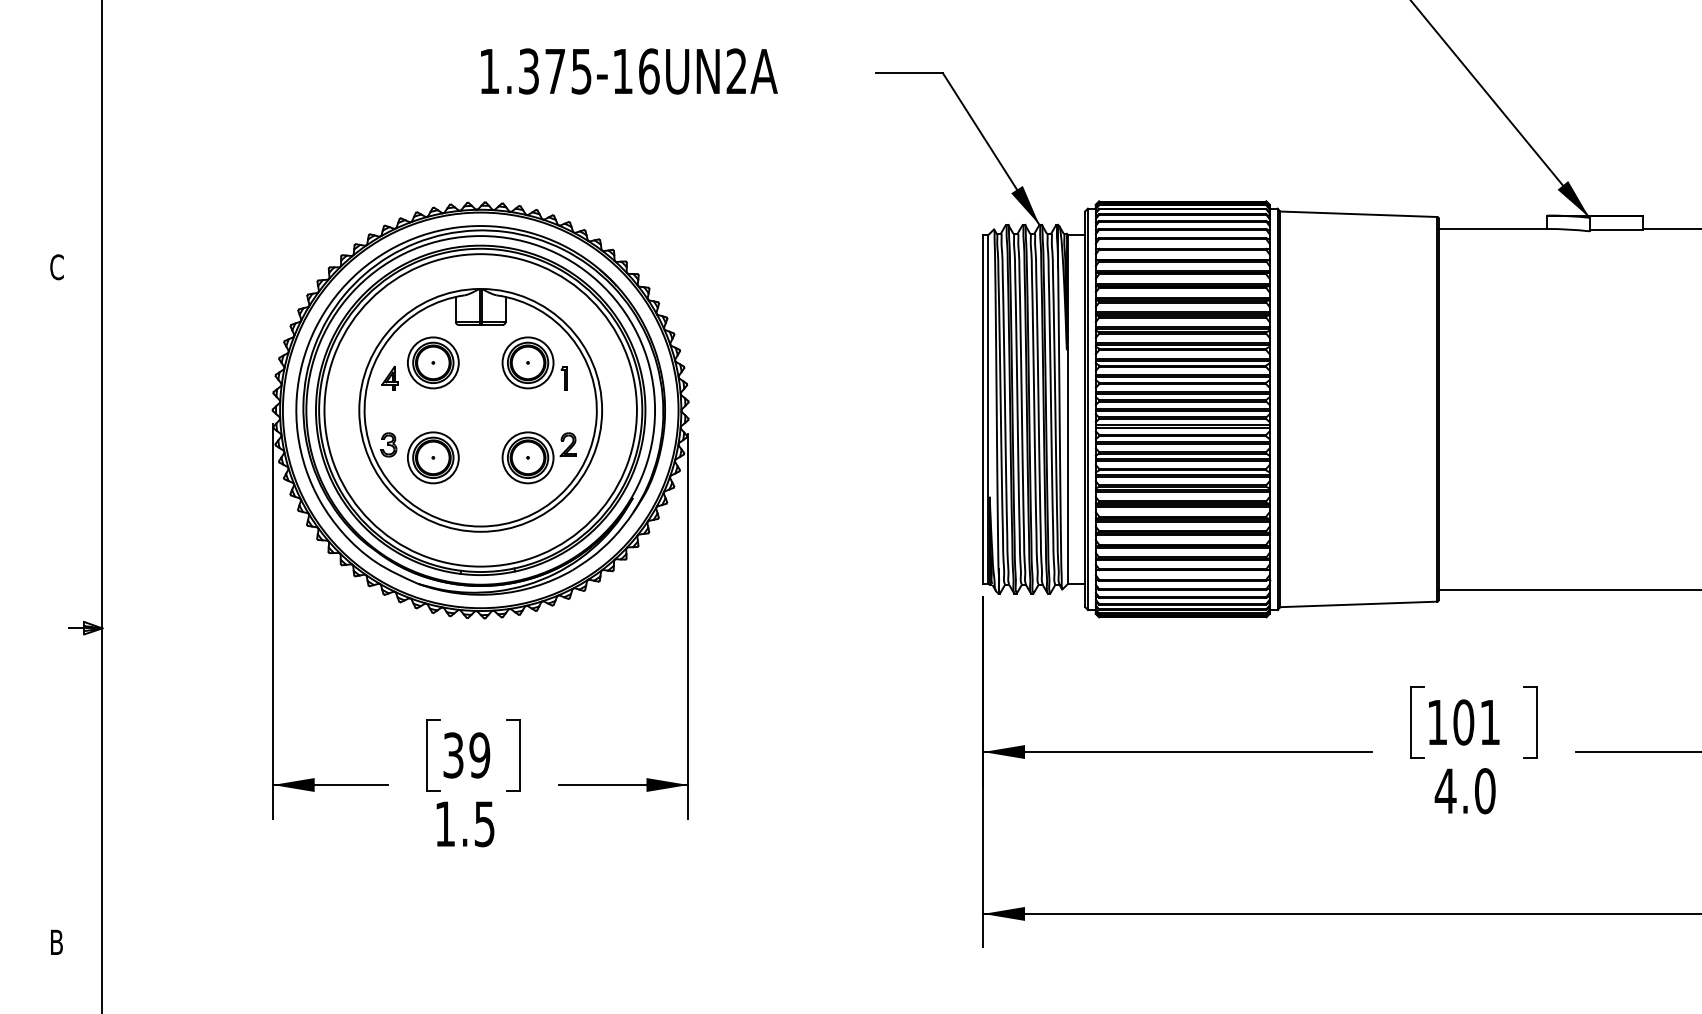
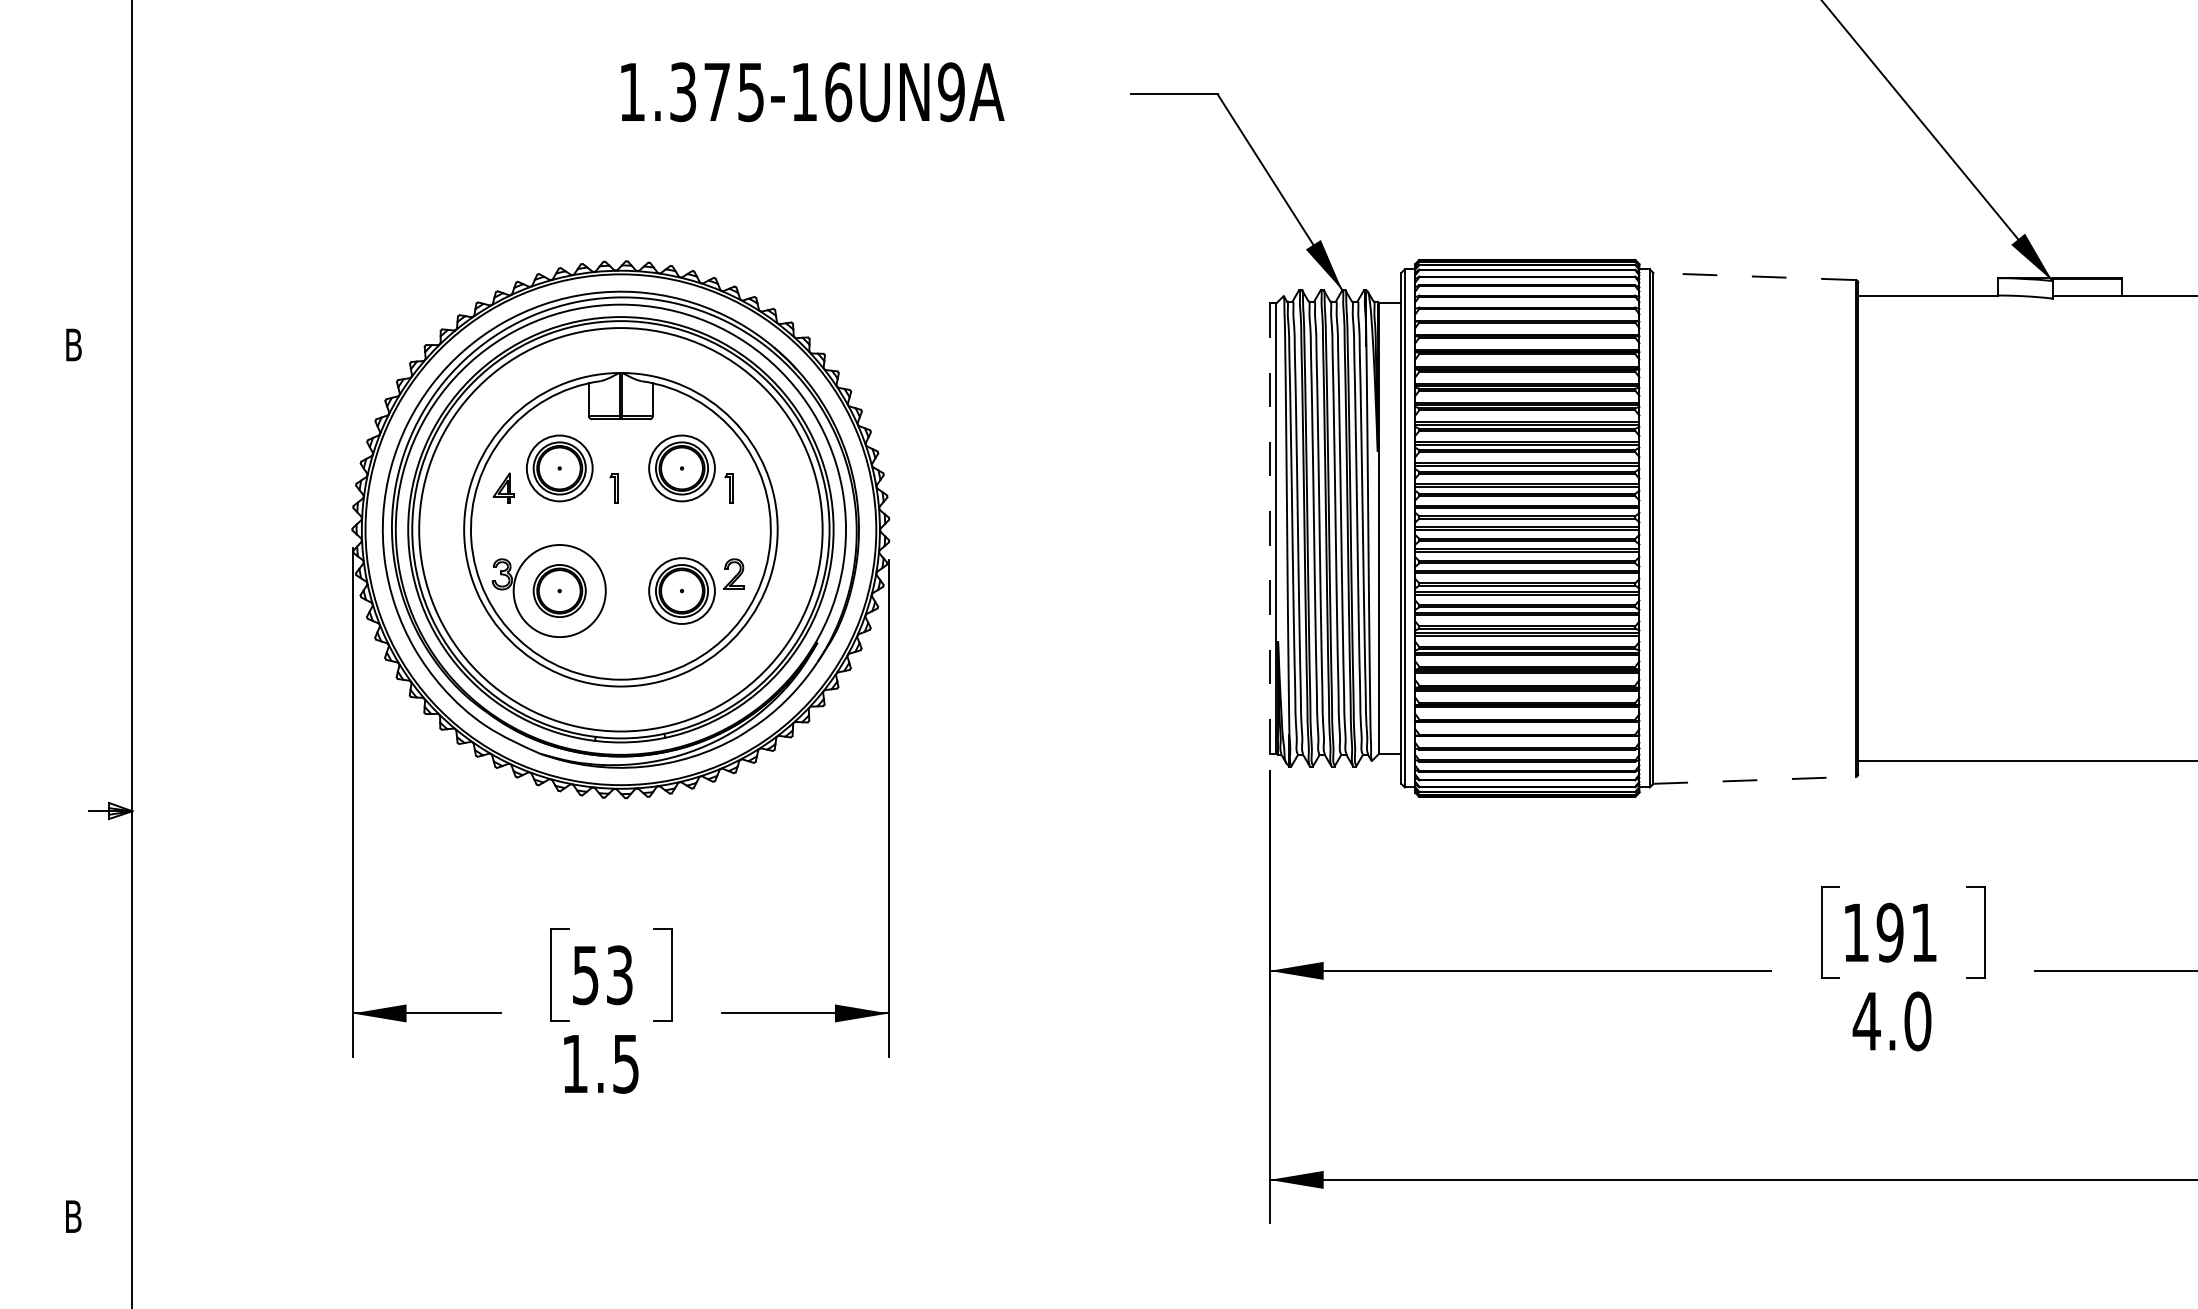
text: (736, 71) -> (951, 92), 1.375-16UN2A -> 1.375-16UN9A
line: (1358, 214) -> (1754, 276), solid -> dashed
text: (56, 266) -> (73, 344), C -> B
part: (474, 378) -> (613, 488), added
line: (983, 408) -> (1269, 527), solid -> dashed
circle: (433, 457) -> (559, 590), size x1.4
line: (1359, 604) -> (1755, 780), solid -> dashed
text: (1463, 722) -> (1889, 932), 101 -> 191
text: (467, 755) -> (603, 975), 39 -> 53

